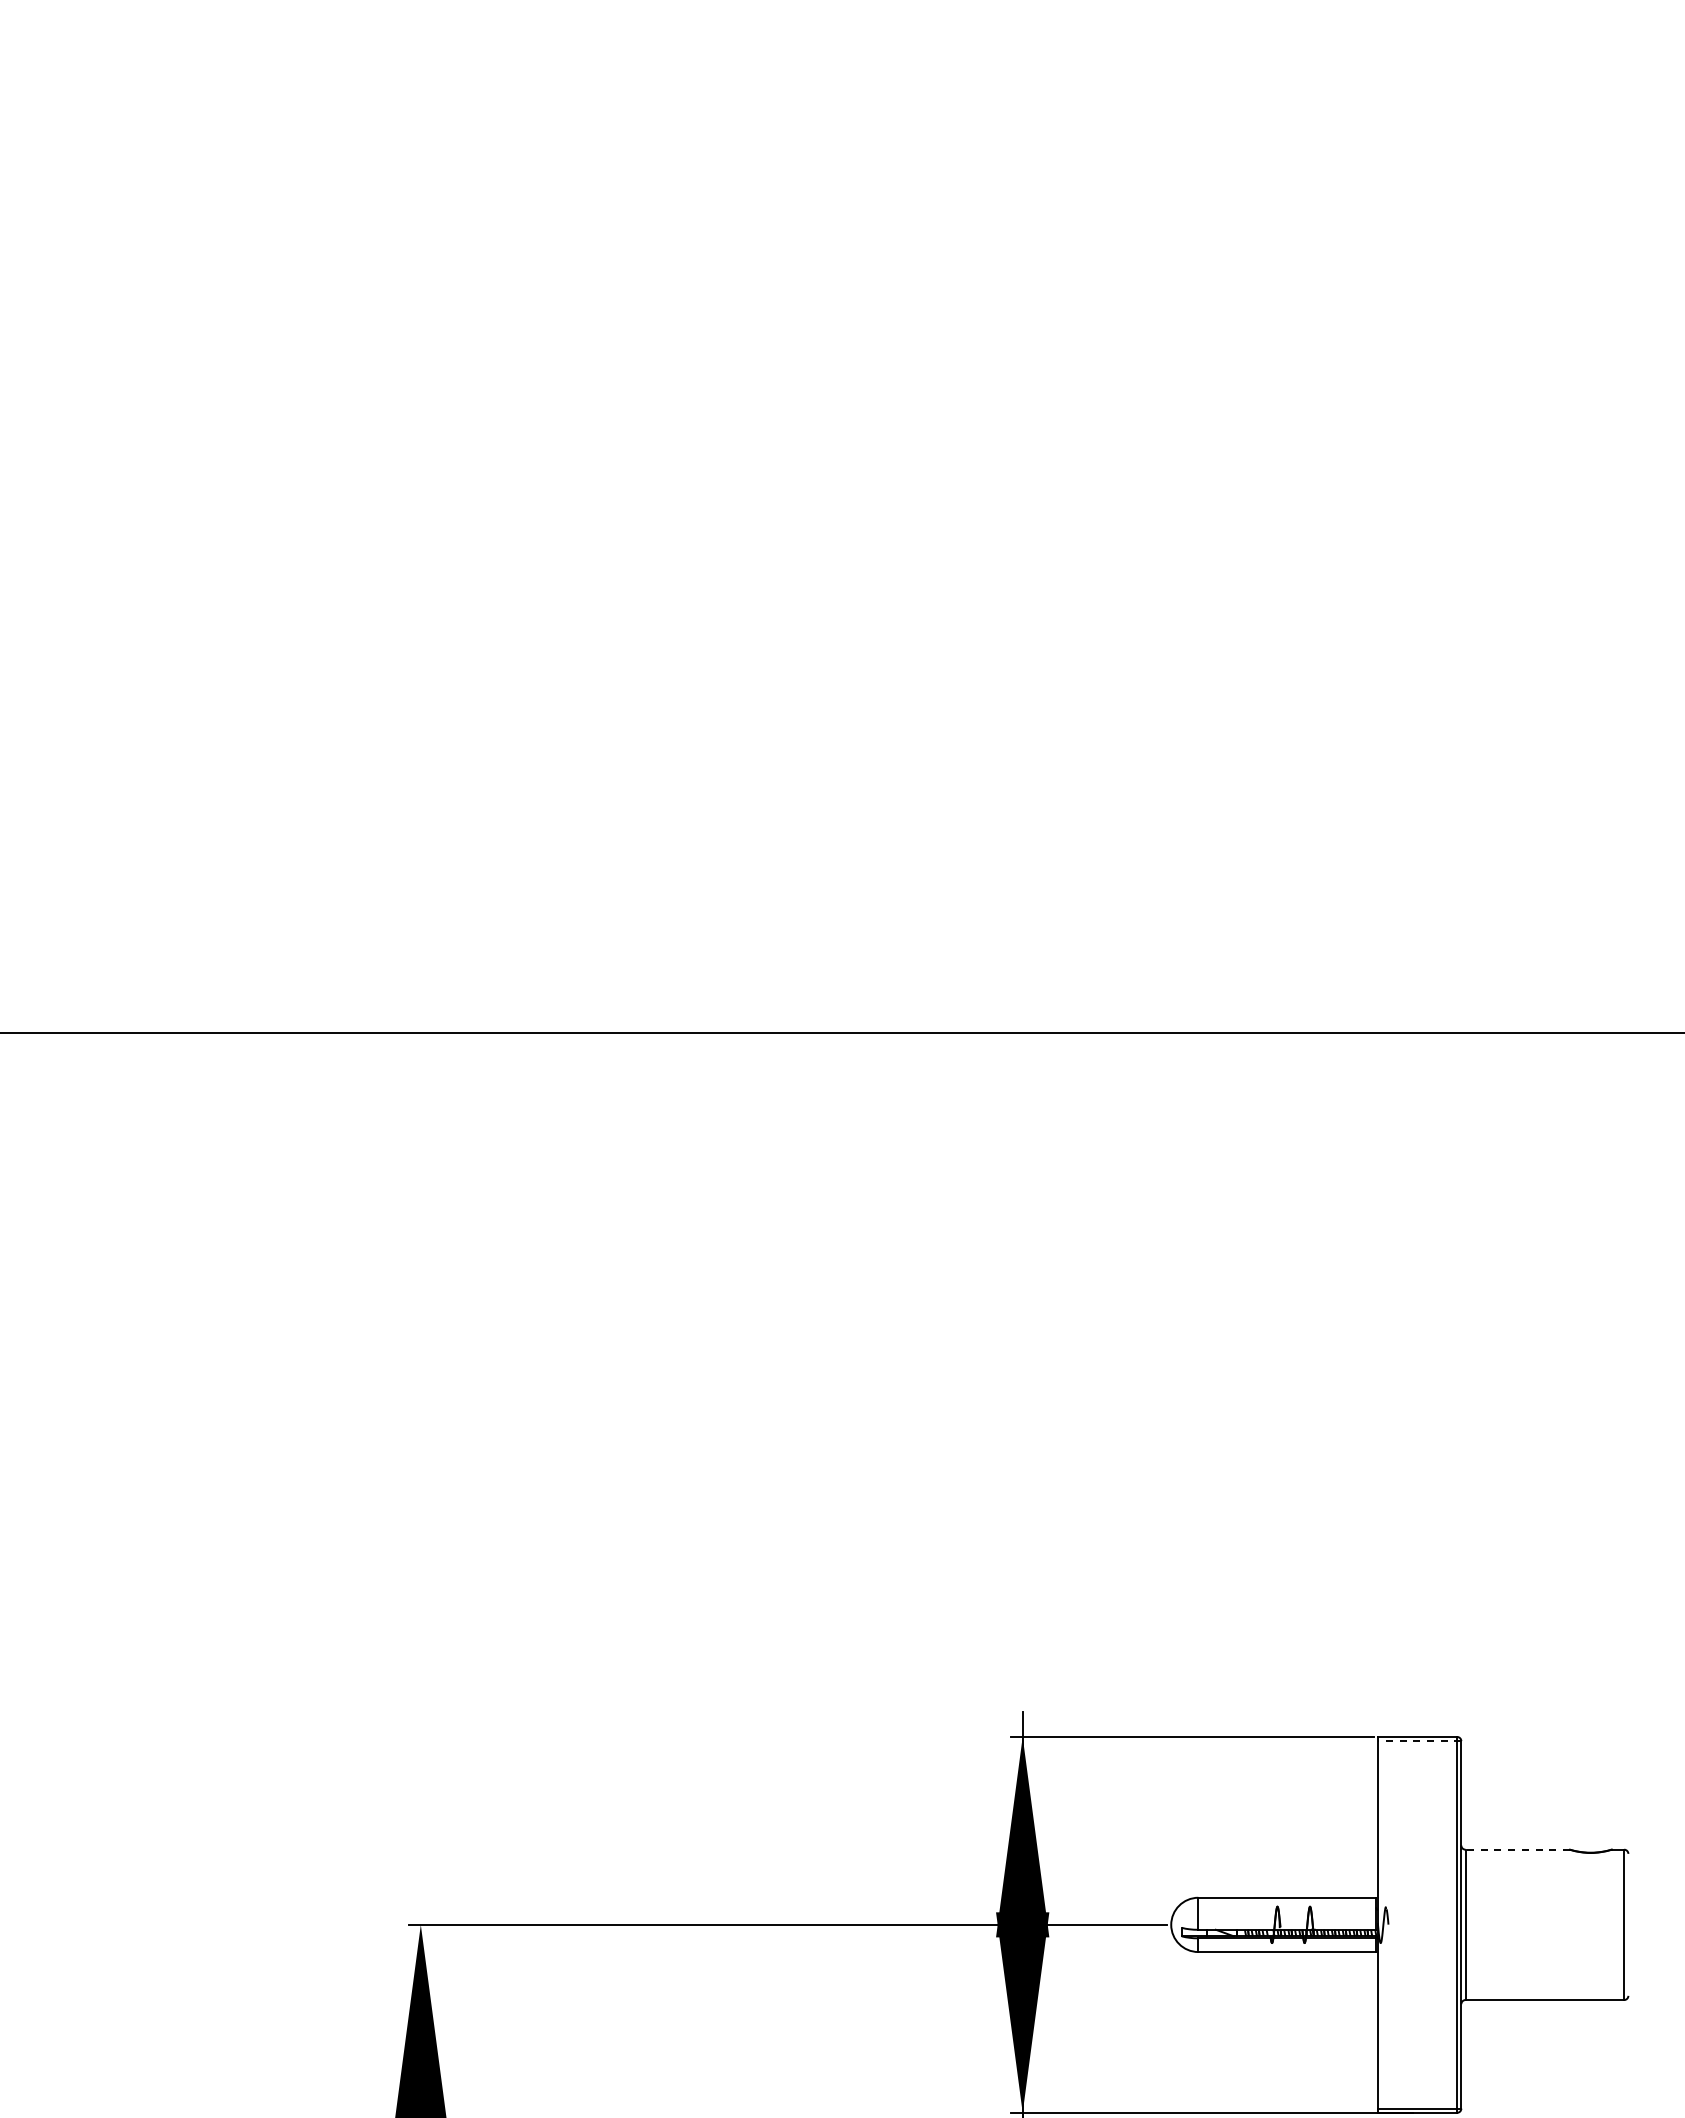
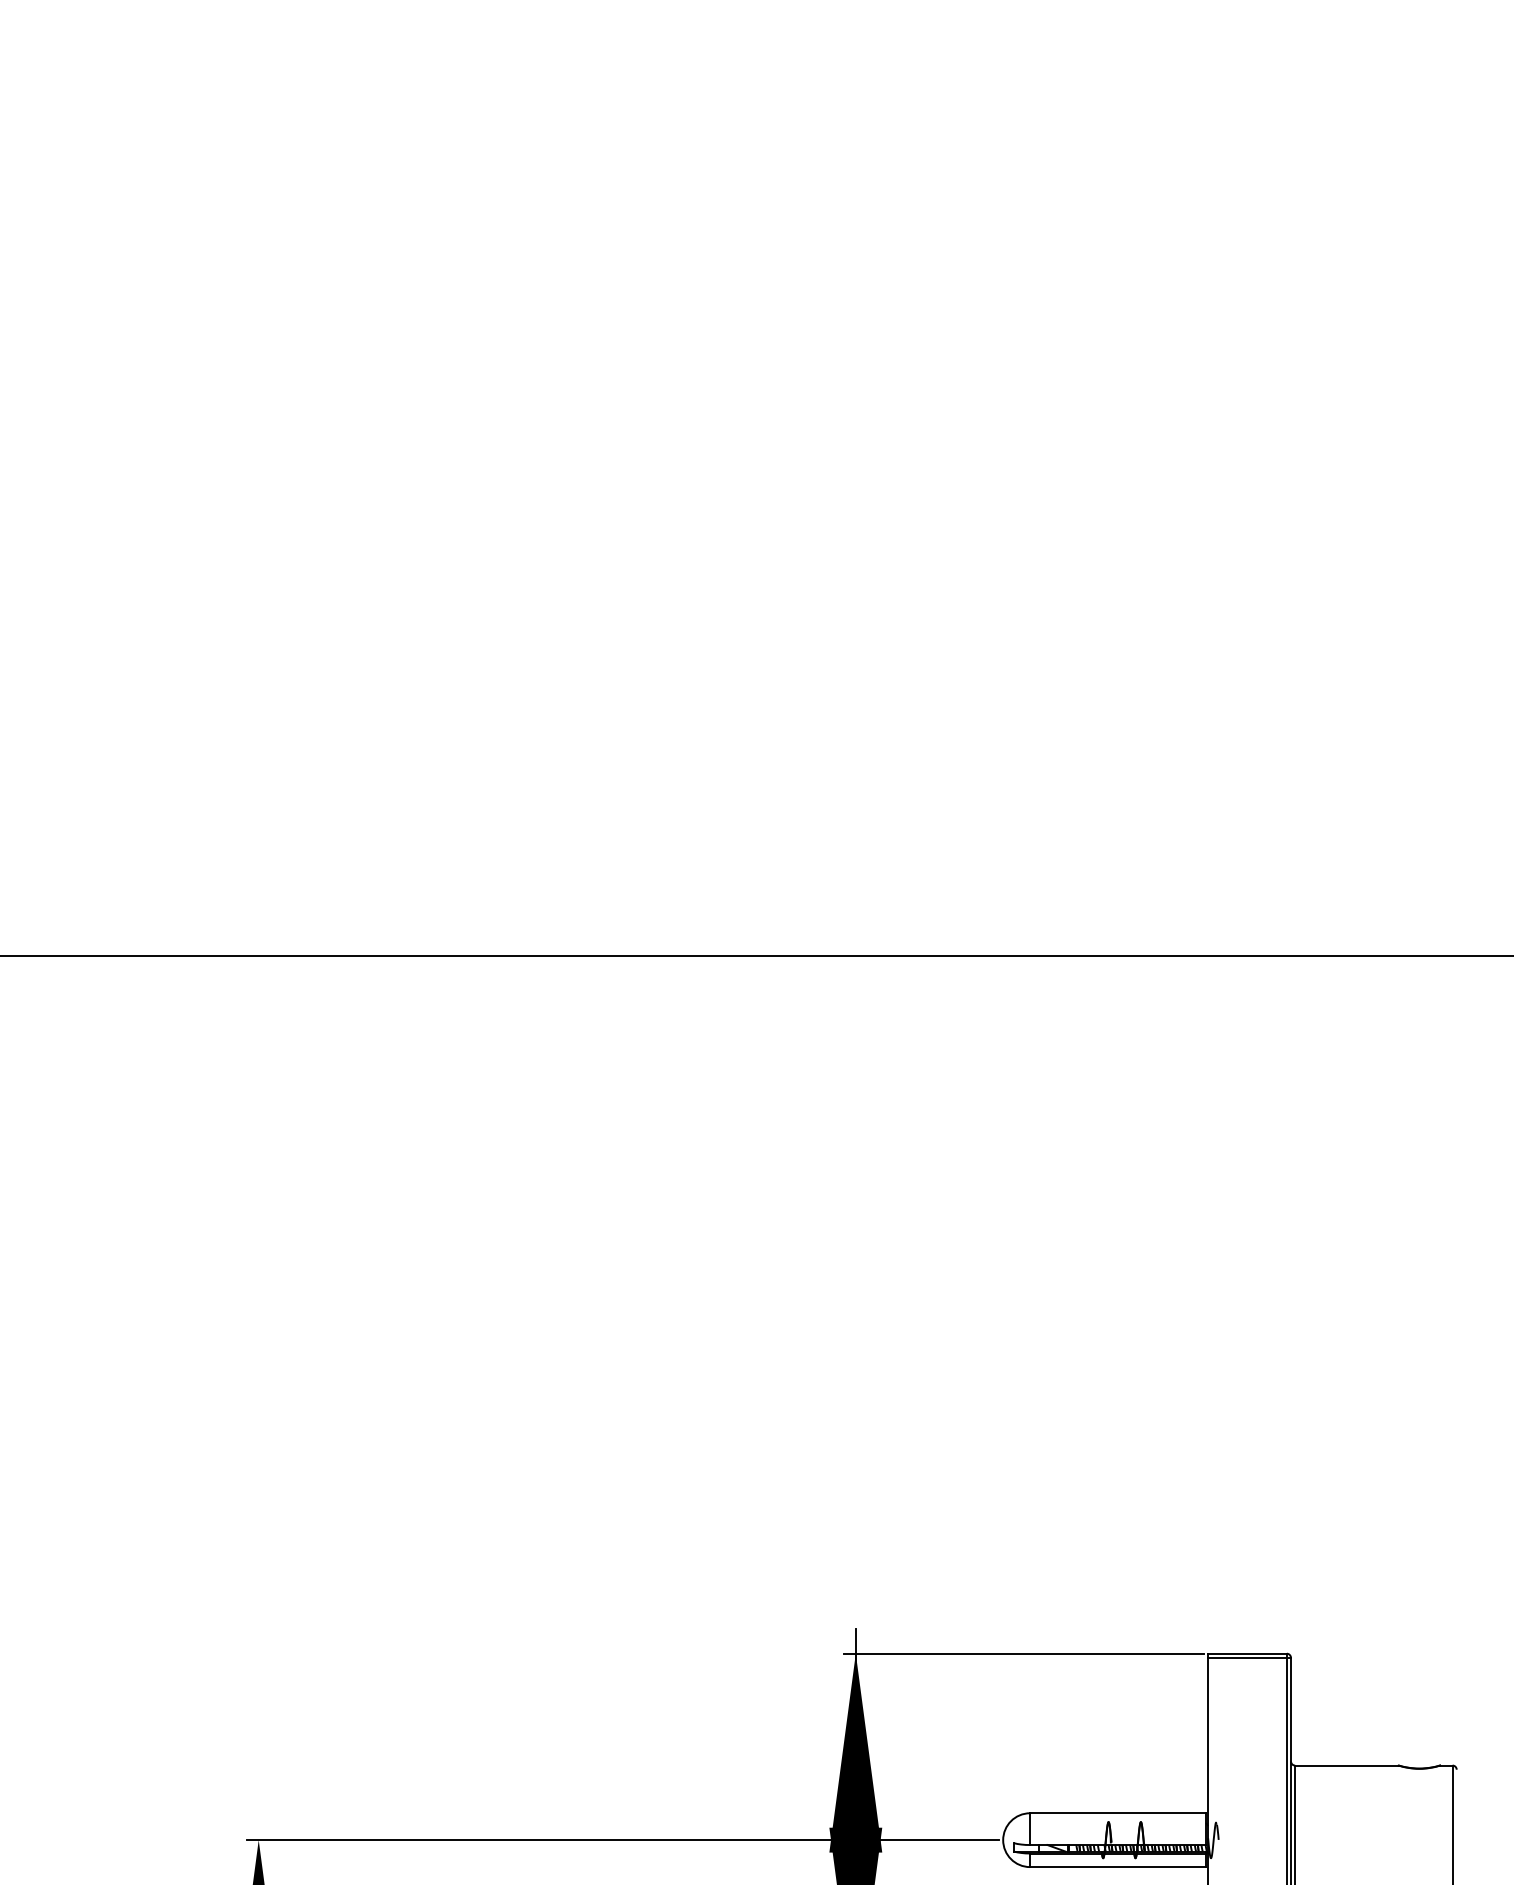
line: (1419, 1741) -> (1249, 1658), dashed -> solid
line: (1517, 1849) -> (1346, 1765), dashed -> solid

